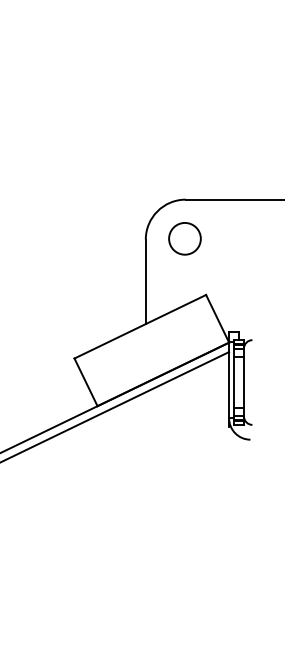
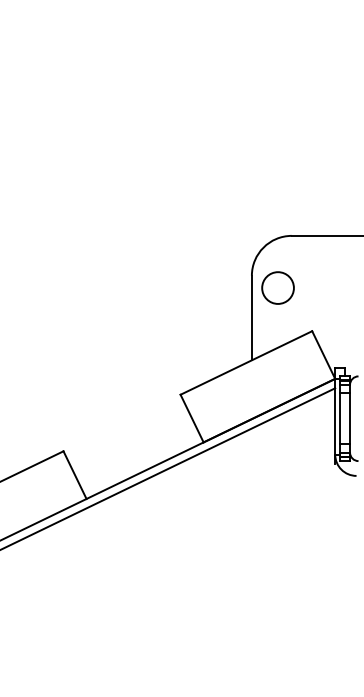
circle: (184, 238) -> (277, 287), moved

